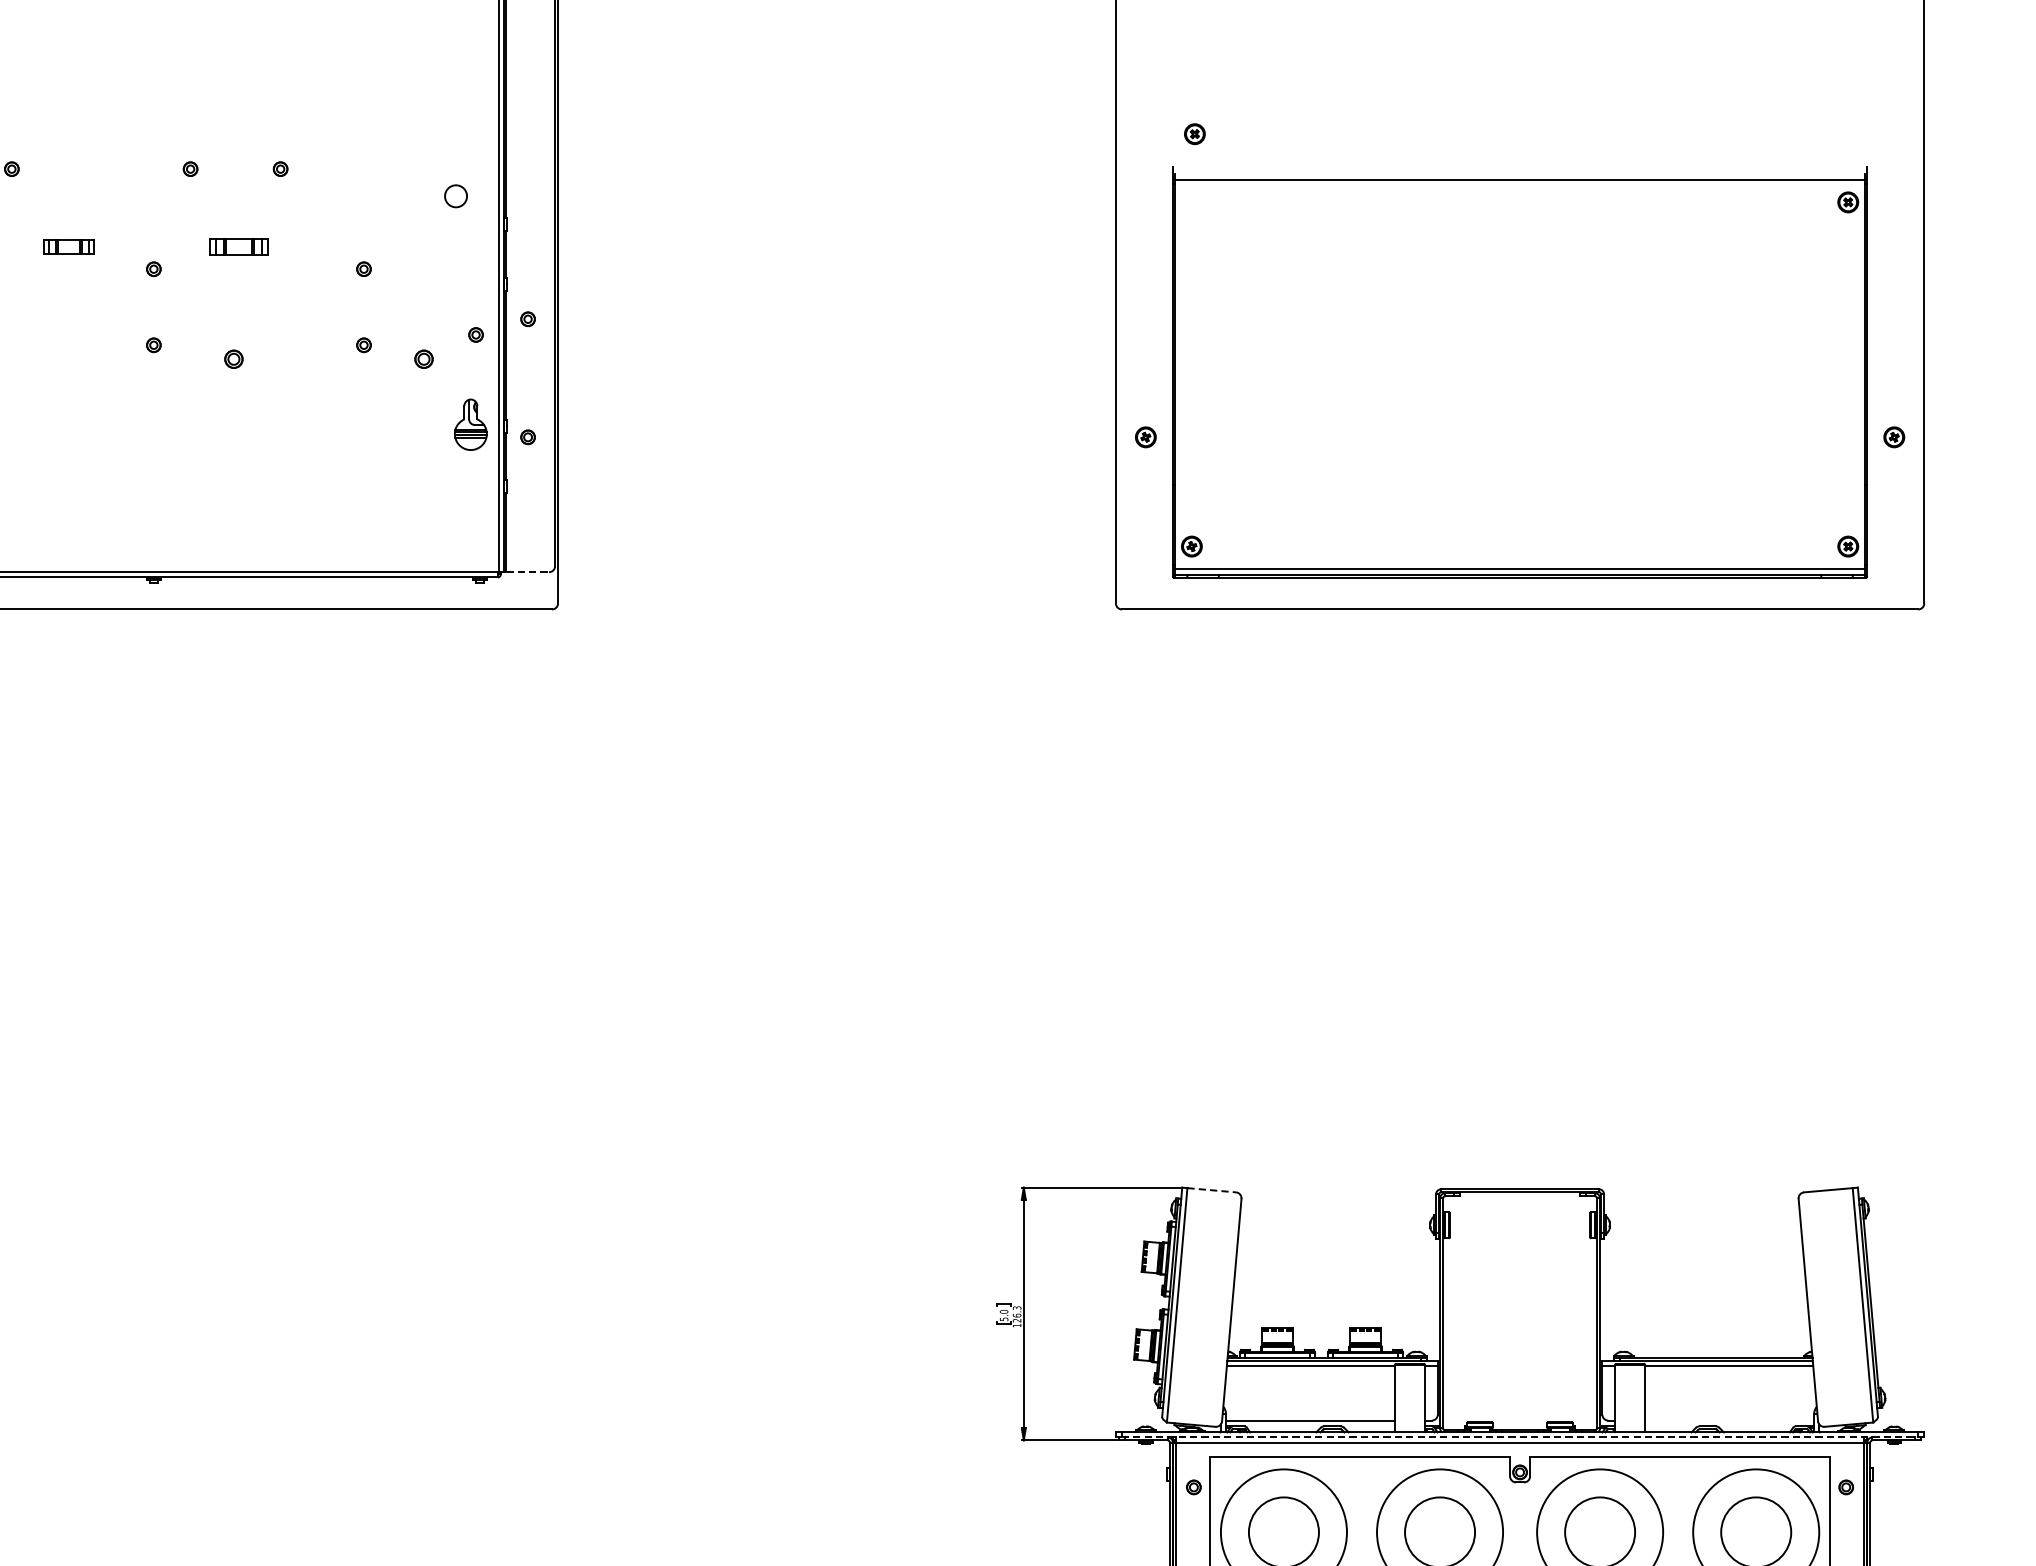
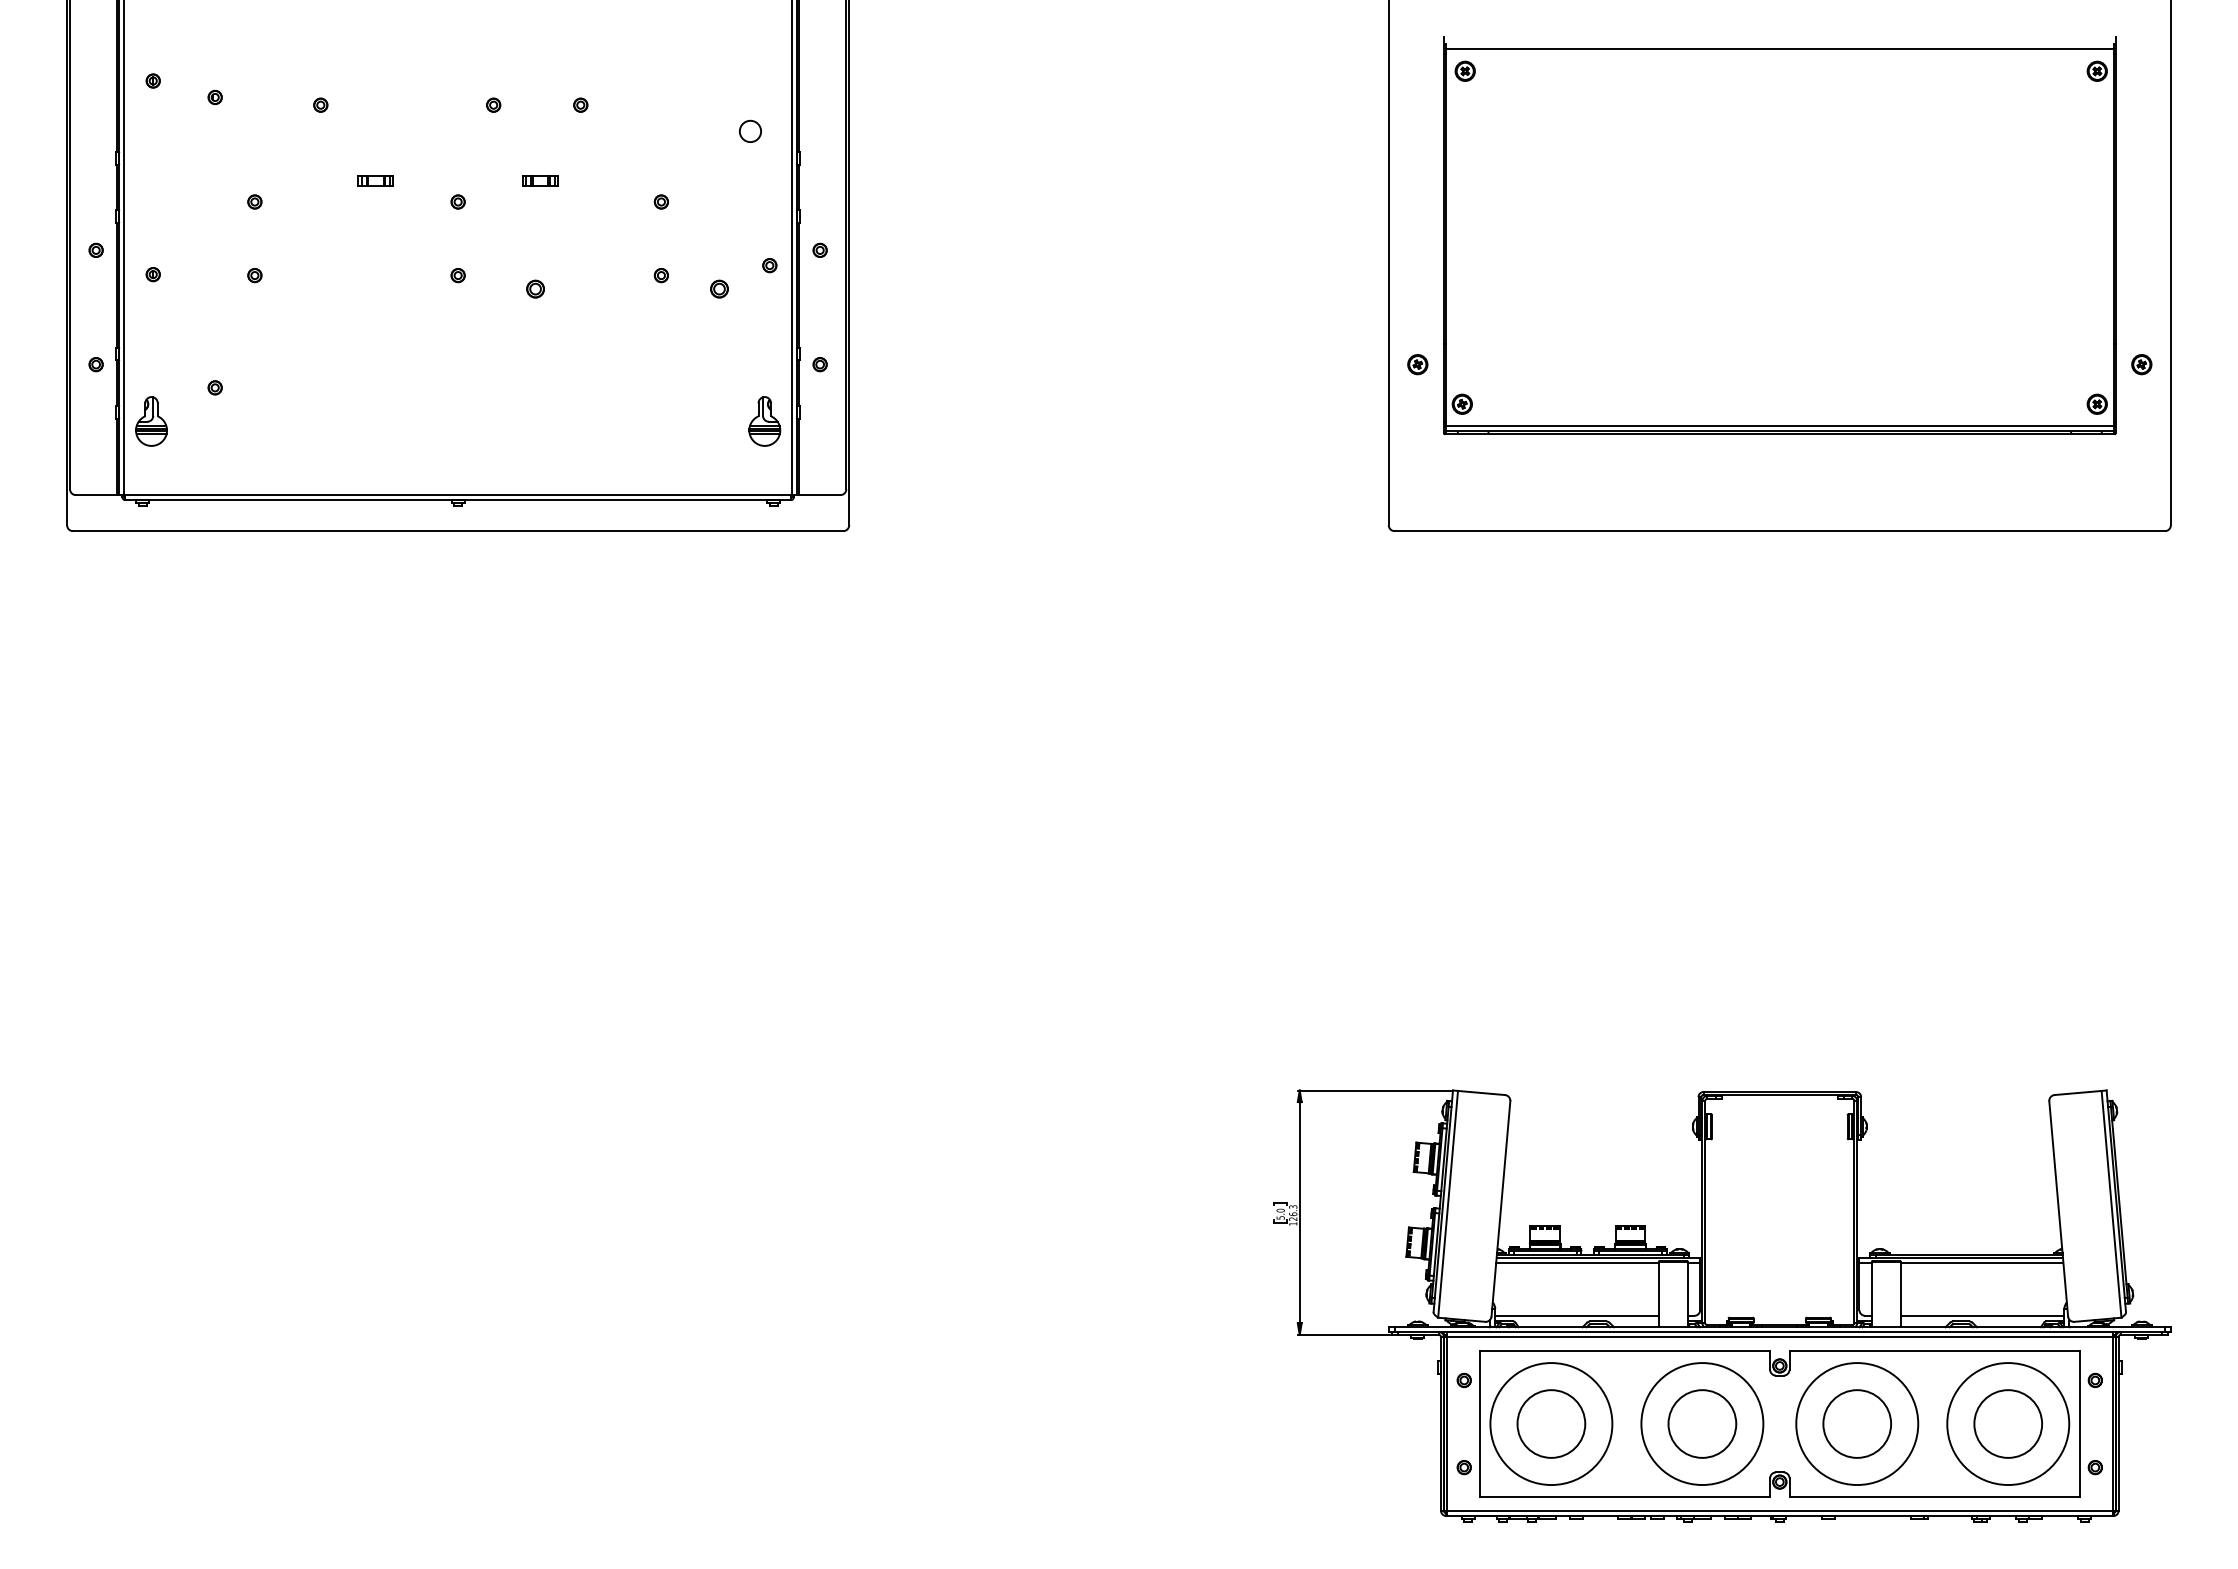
part: (68, 247) -> (375, 180), size x0.71
part: (238, 247) -> (540, 180), size x0.62
part: (1519, 372) -> (1779, 235), moved
part: (470, 424) -> (764, 421), moved
line: (527, 572) -> (819, 495), dashed -> solid
line: (1211, 1190) -> (1481, 1093), dashed -> solid
line: (1729, 1420) -> (1982, 1315), added
line: (1520, 1437) -> (1780, 1332), dashed -> solid

